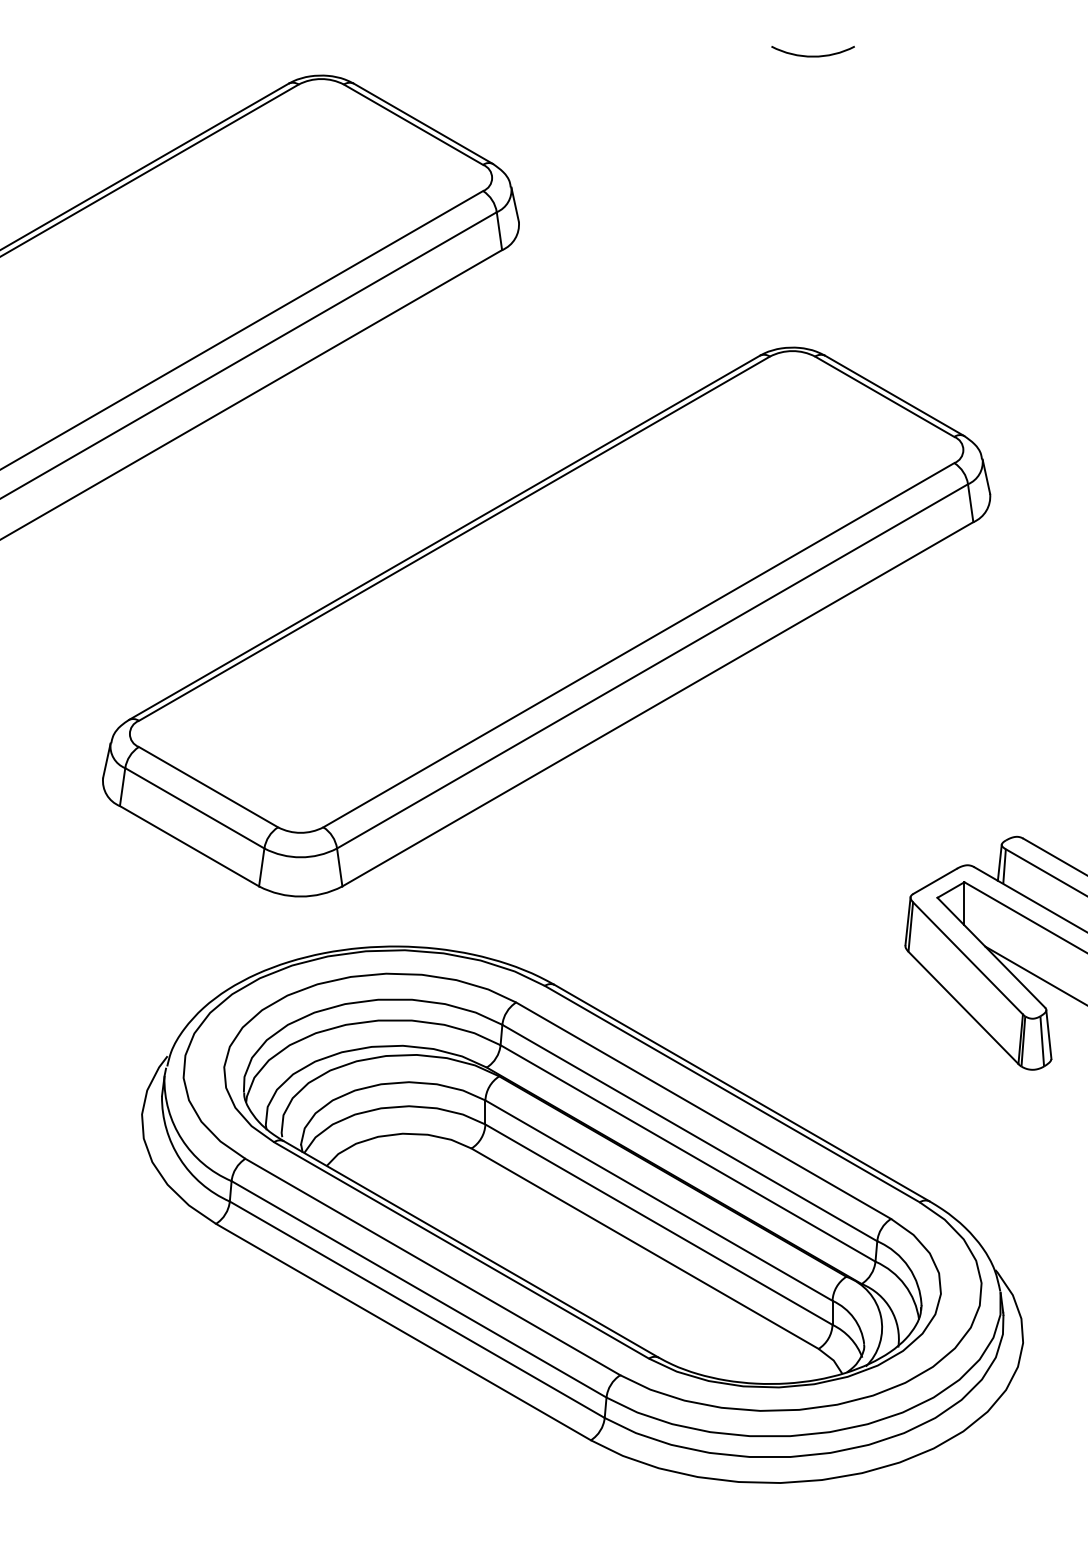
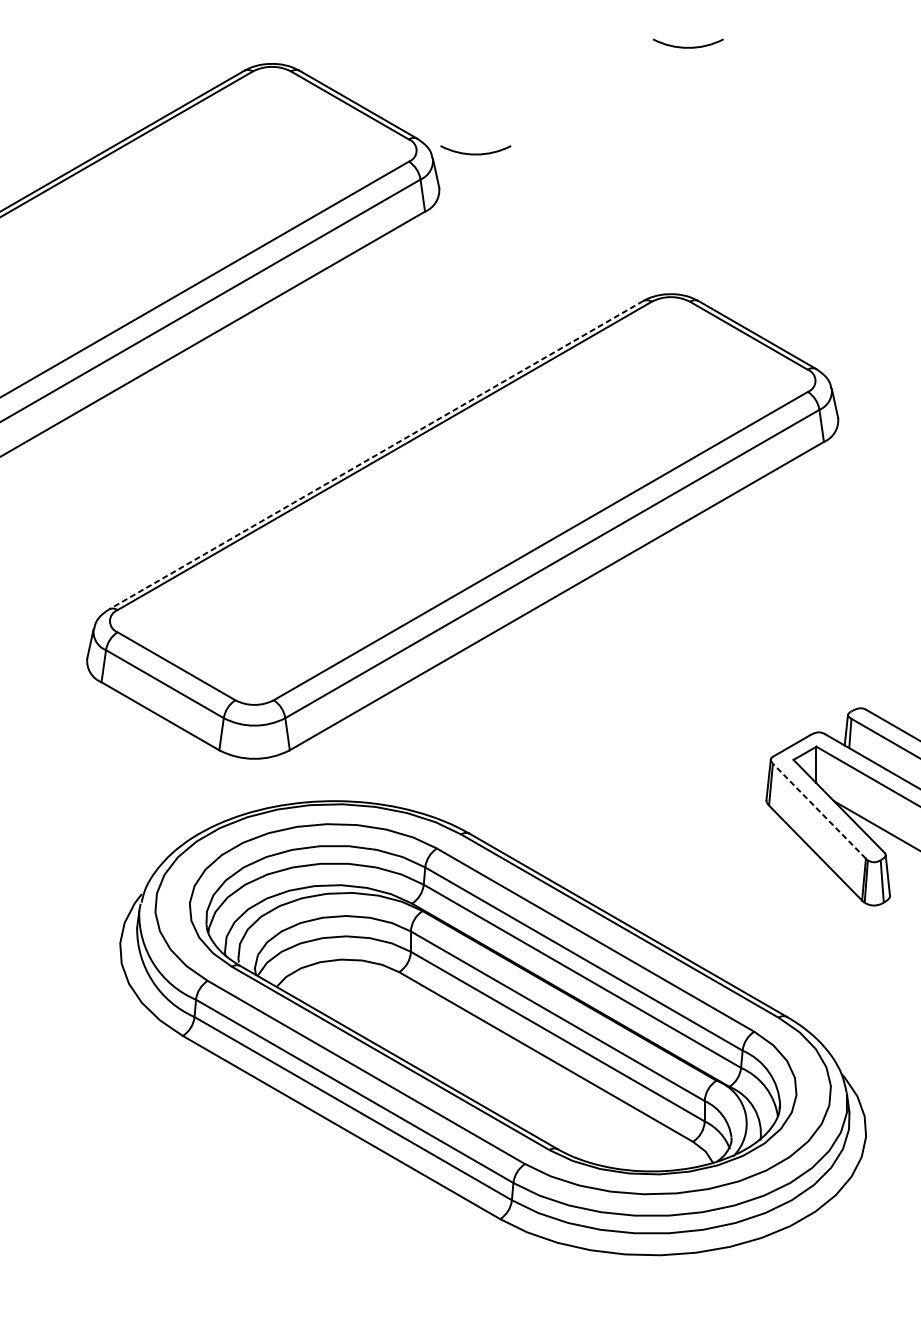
arc: (561, 181) -> (475, 153), added
line: (444, 538) -> (376, 455), solid -> dashed
line: (967, 958) -> (818, 811), solid -> dashed

